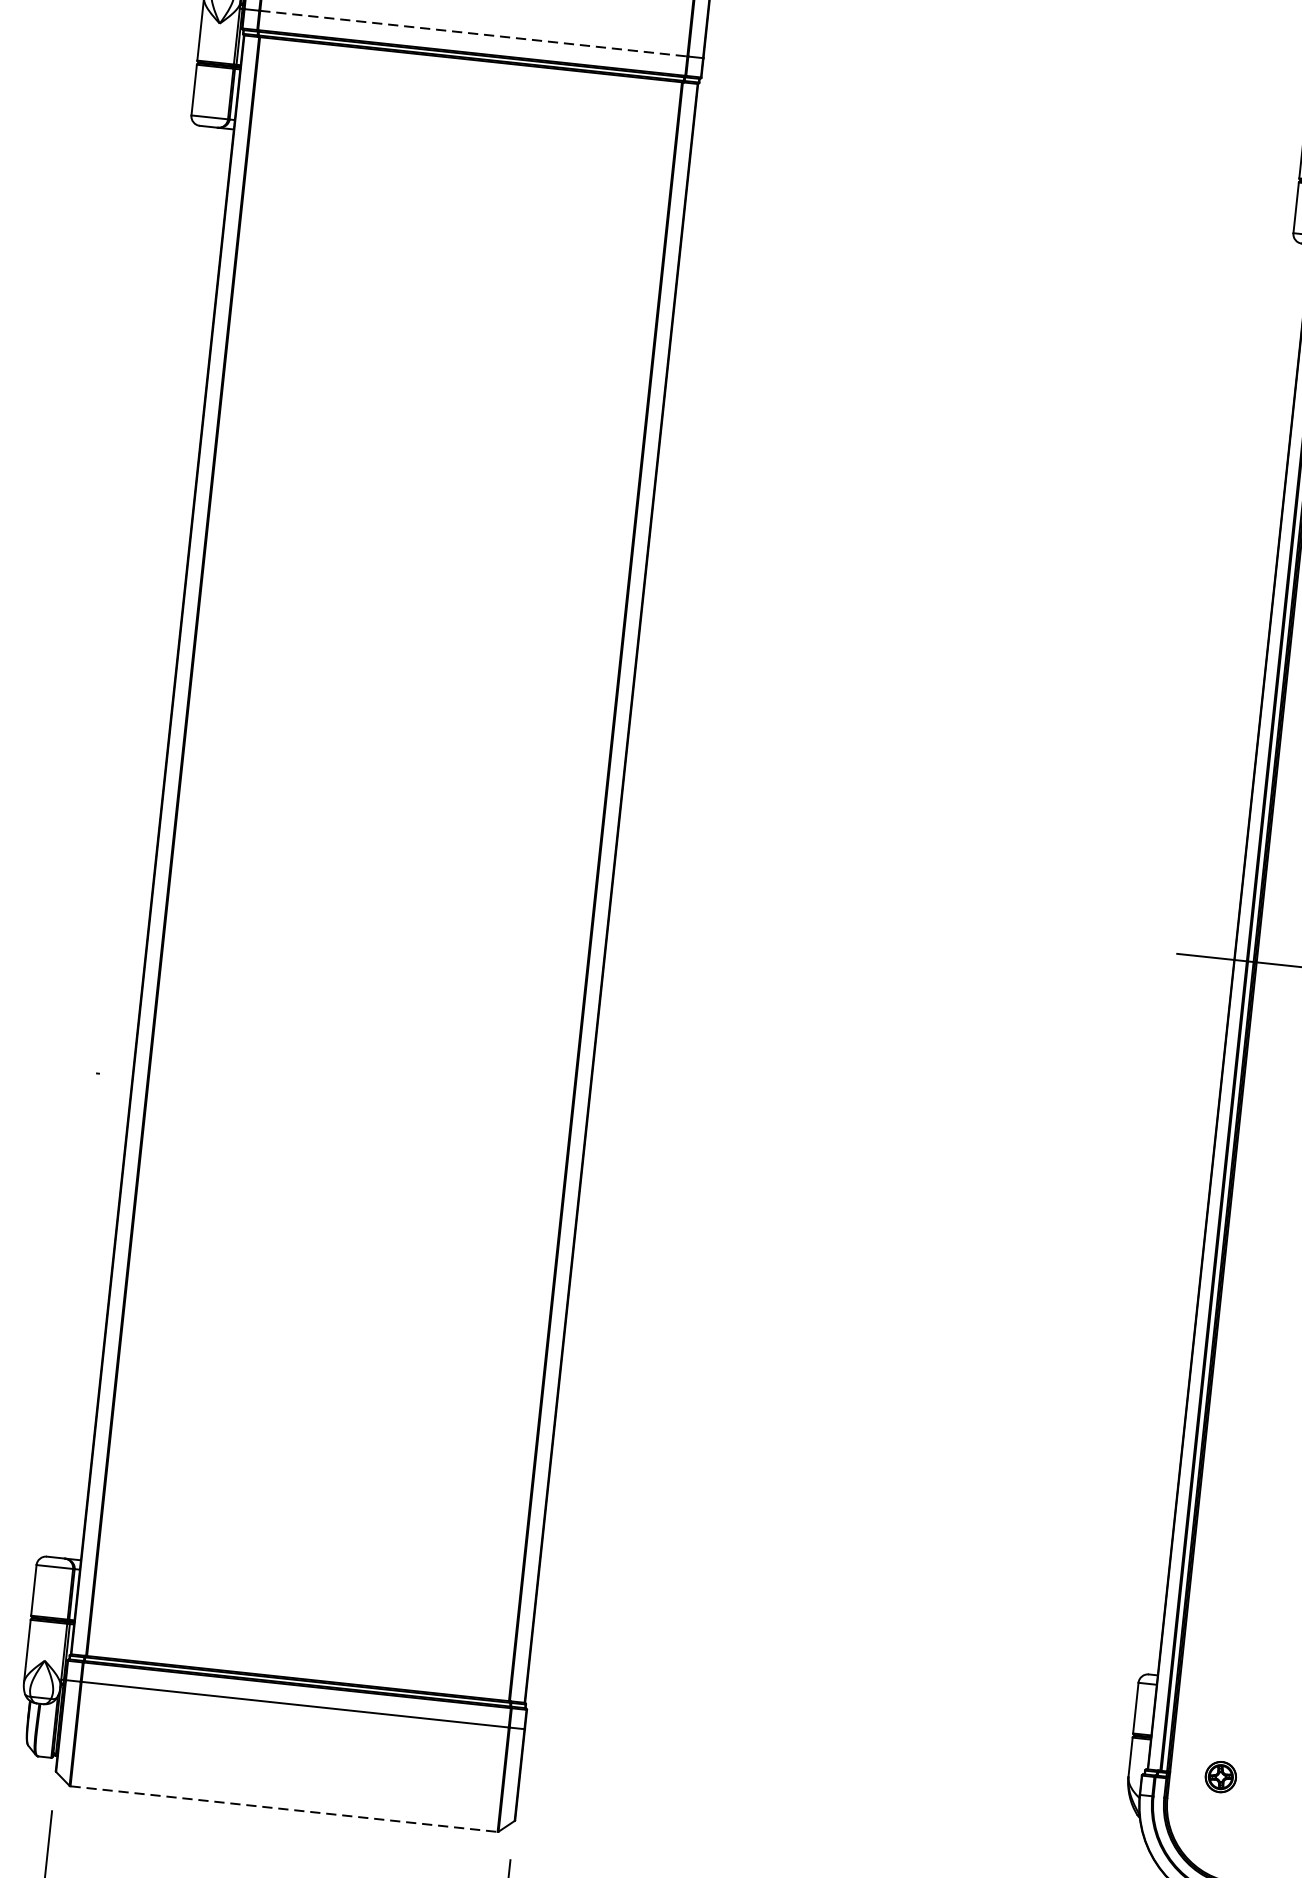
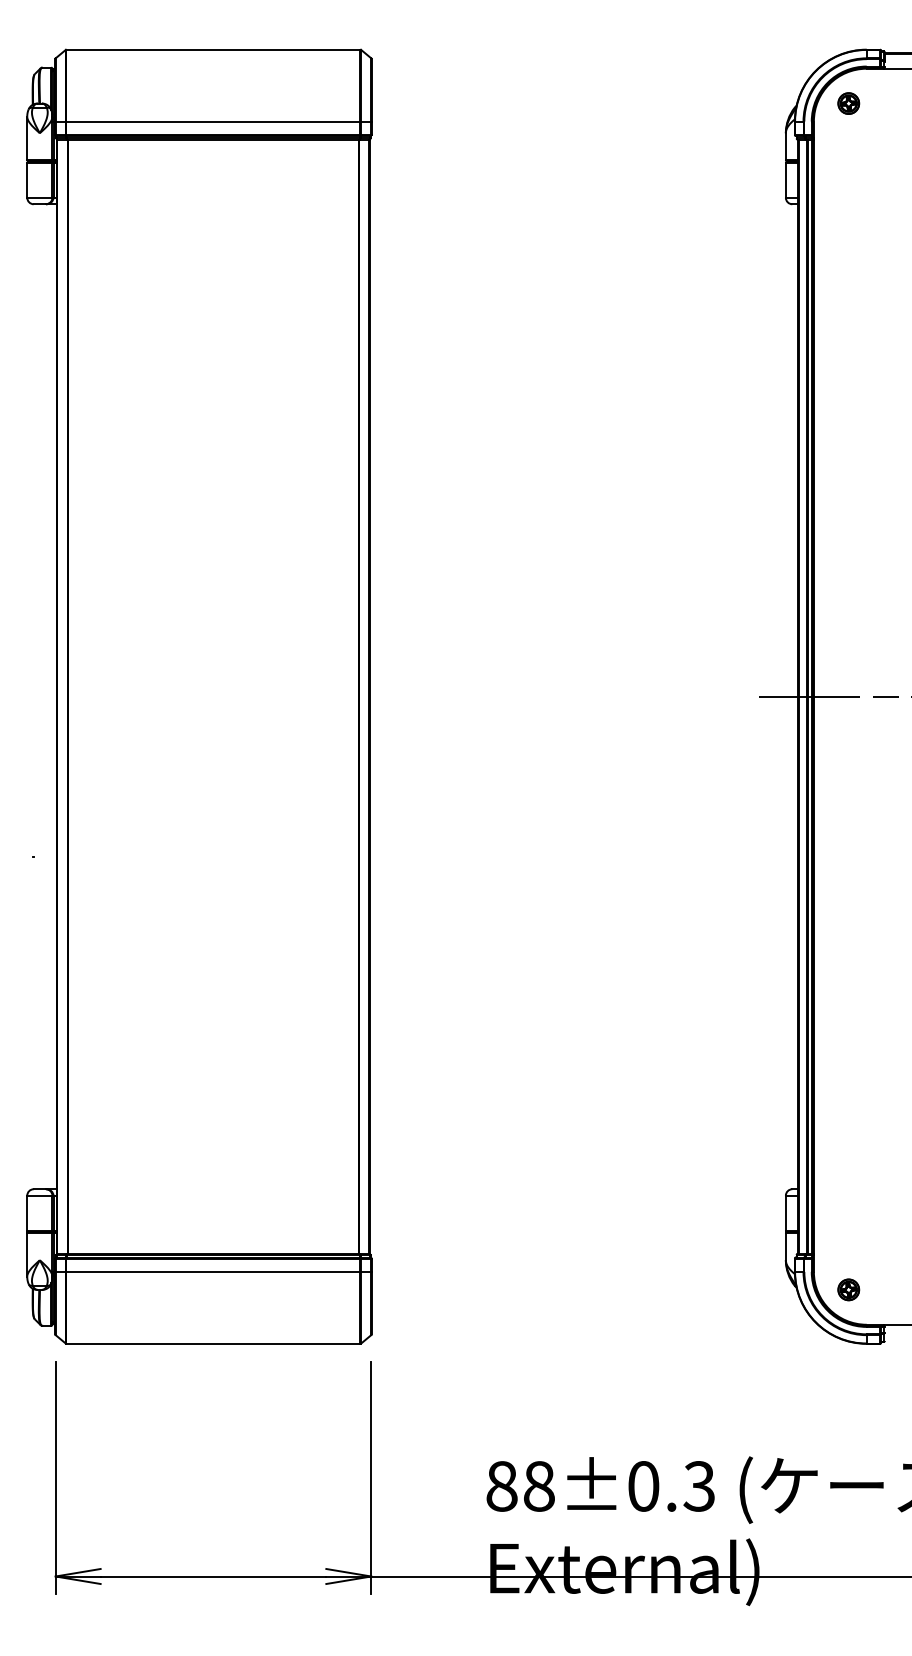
line: (473, 33) -> (213, 121), dashed -> solid
part: (1220, 1776) -> (848, 1289), moved
line: (284, 1808) -> (213, 1343), dashed -> solid

